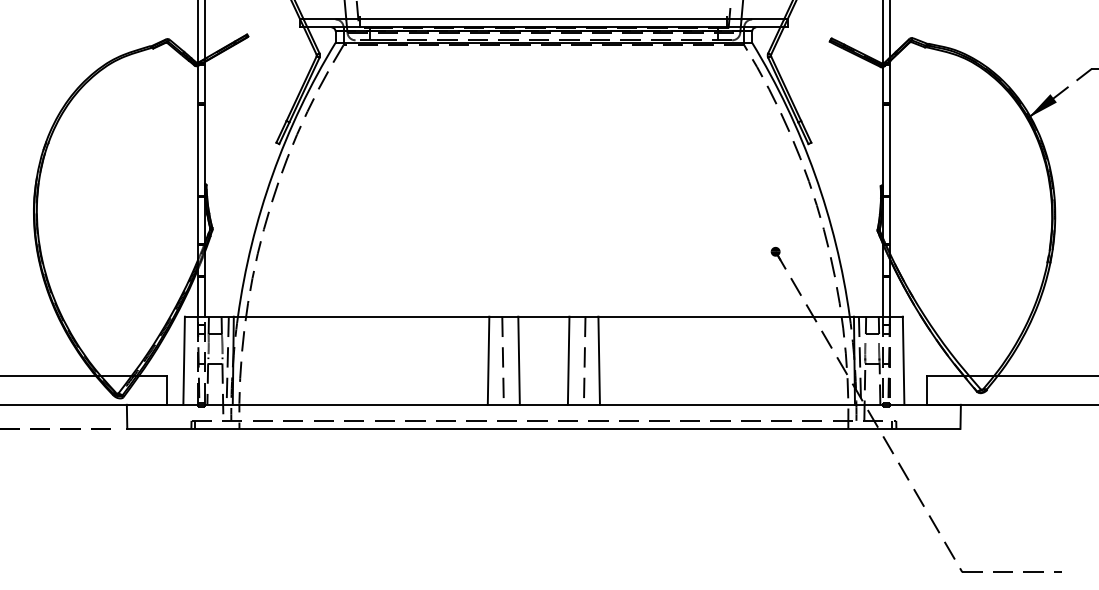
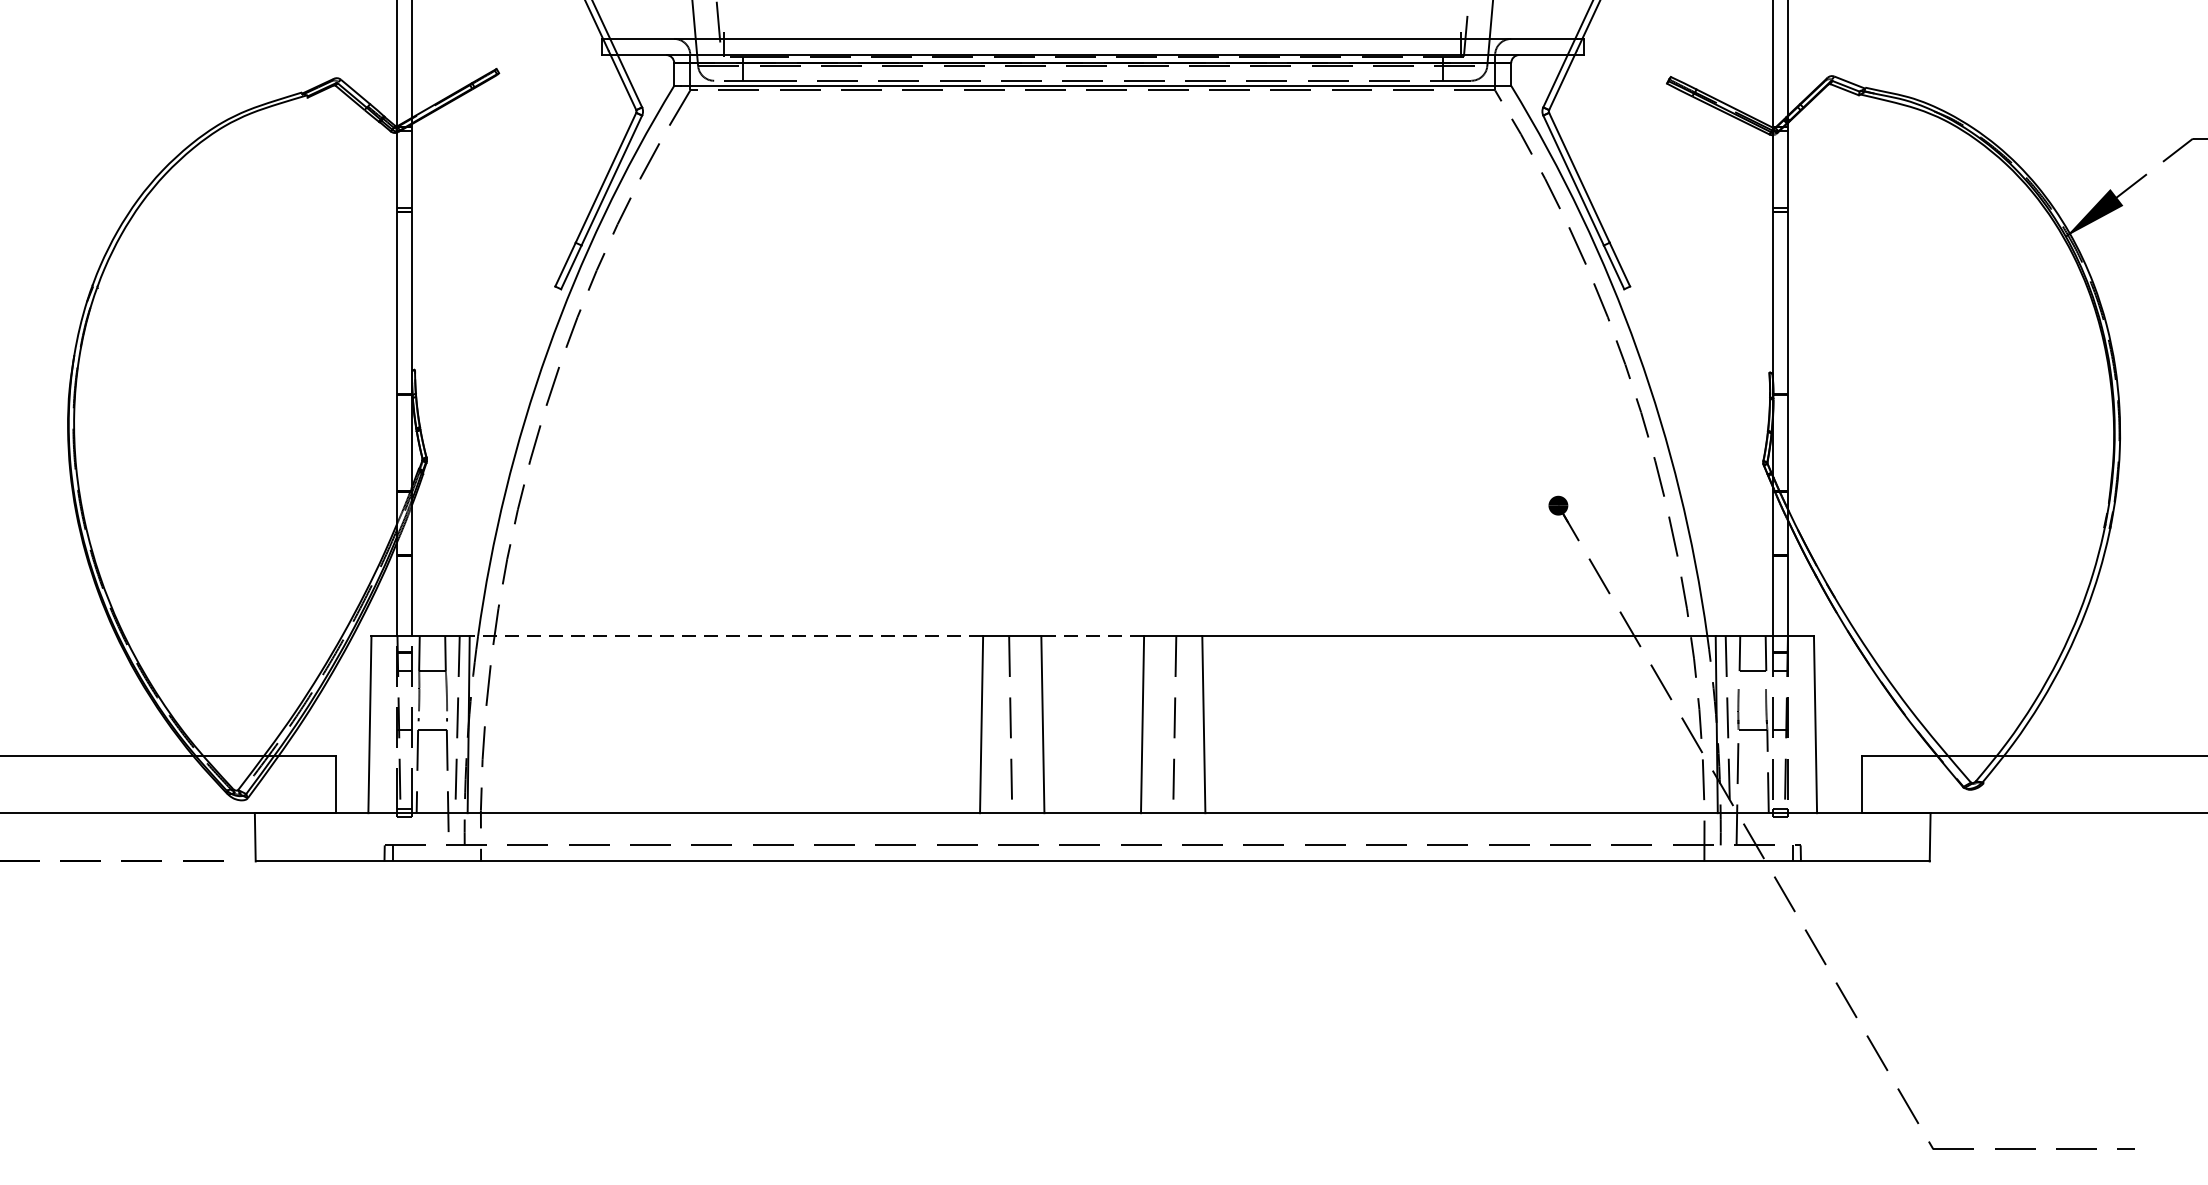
line: (361, 316) -> (726, 635), solid -> dashed
line: (543, 316) -> (1091, 635), solid -> dashed

